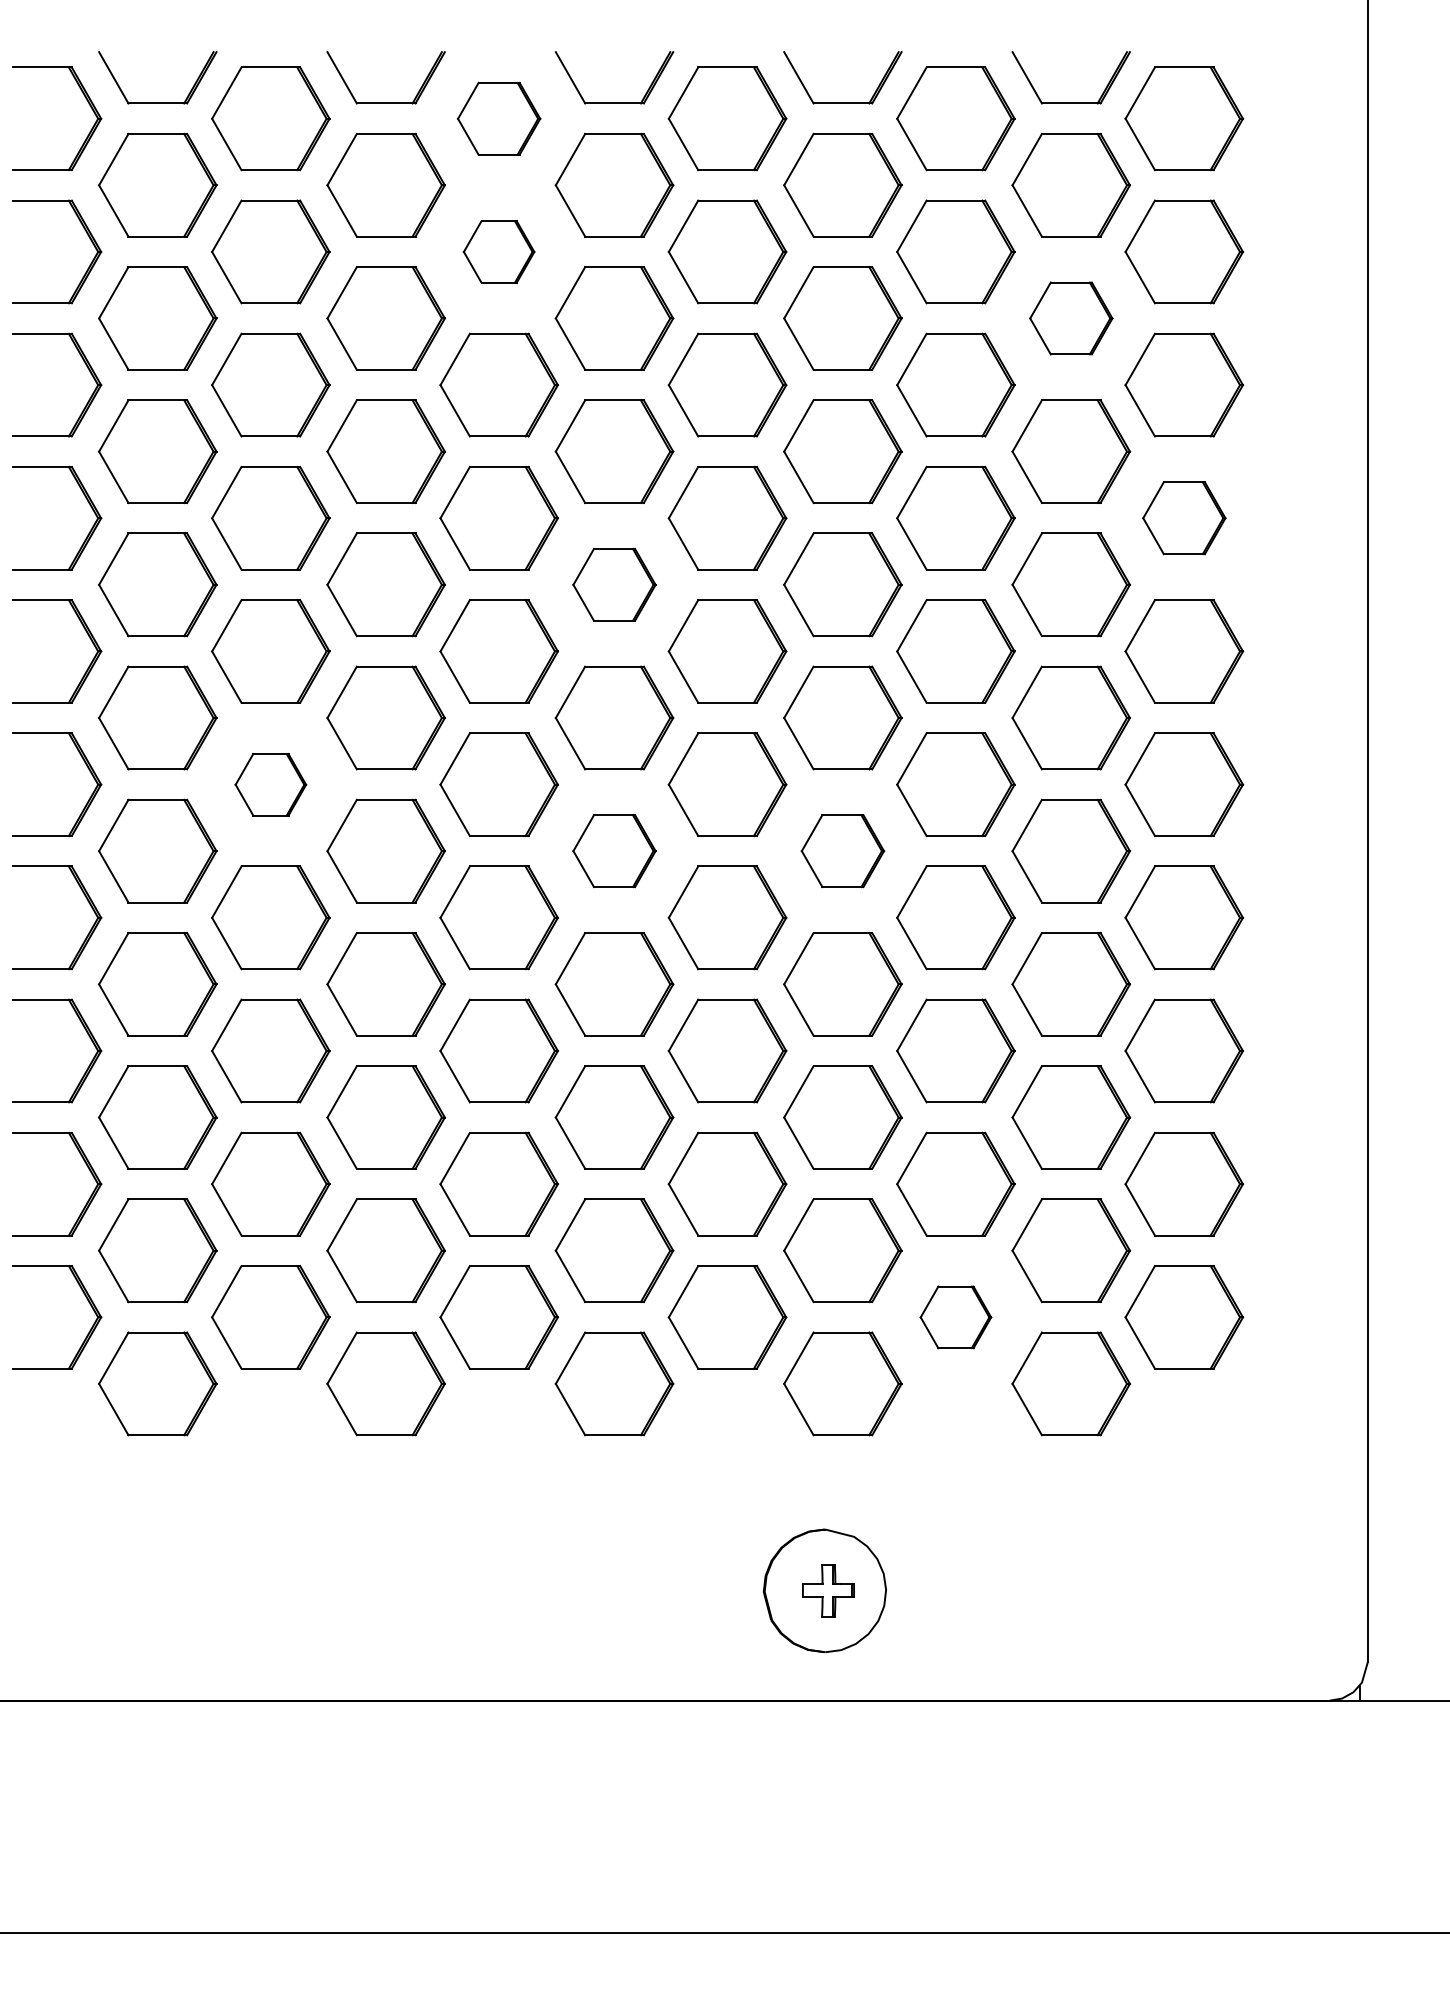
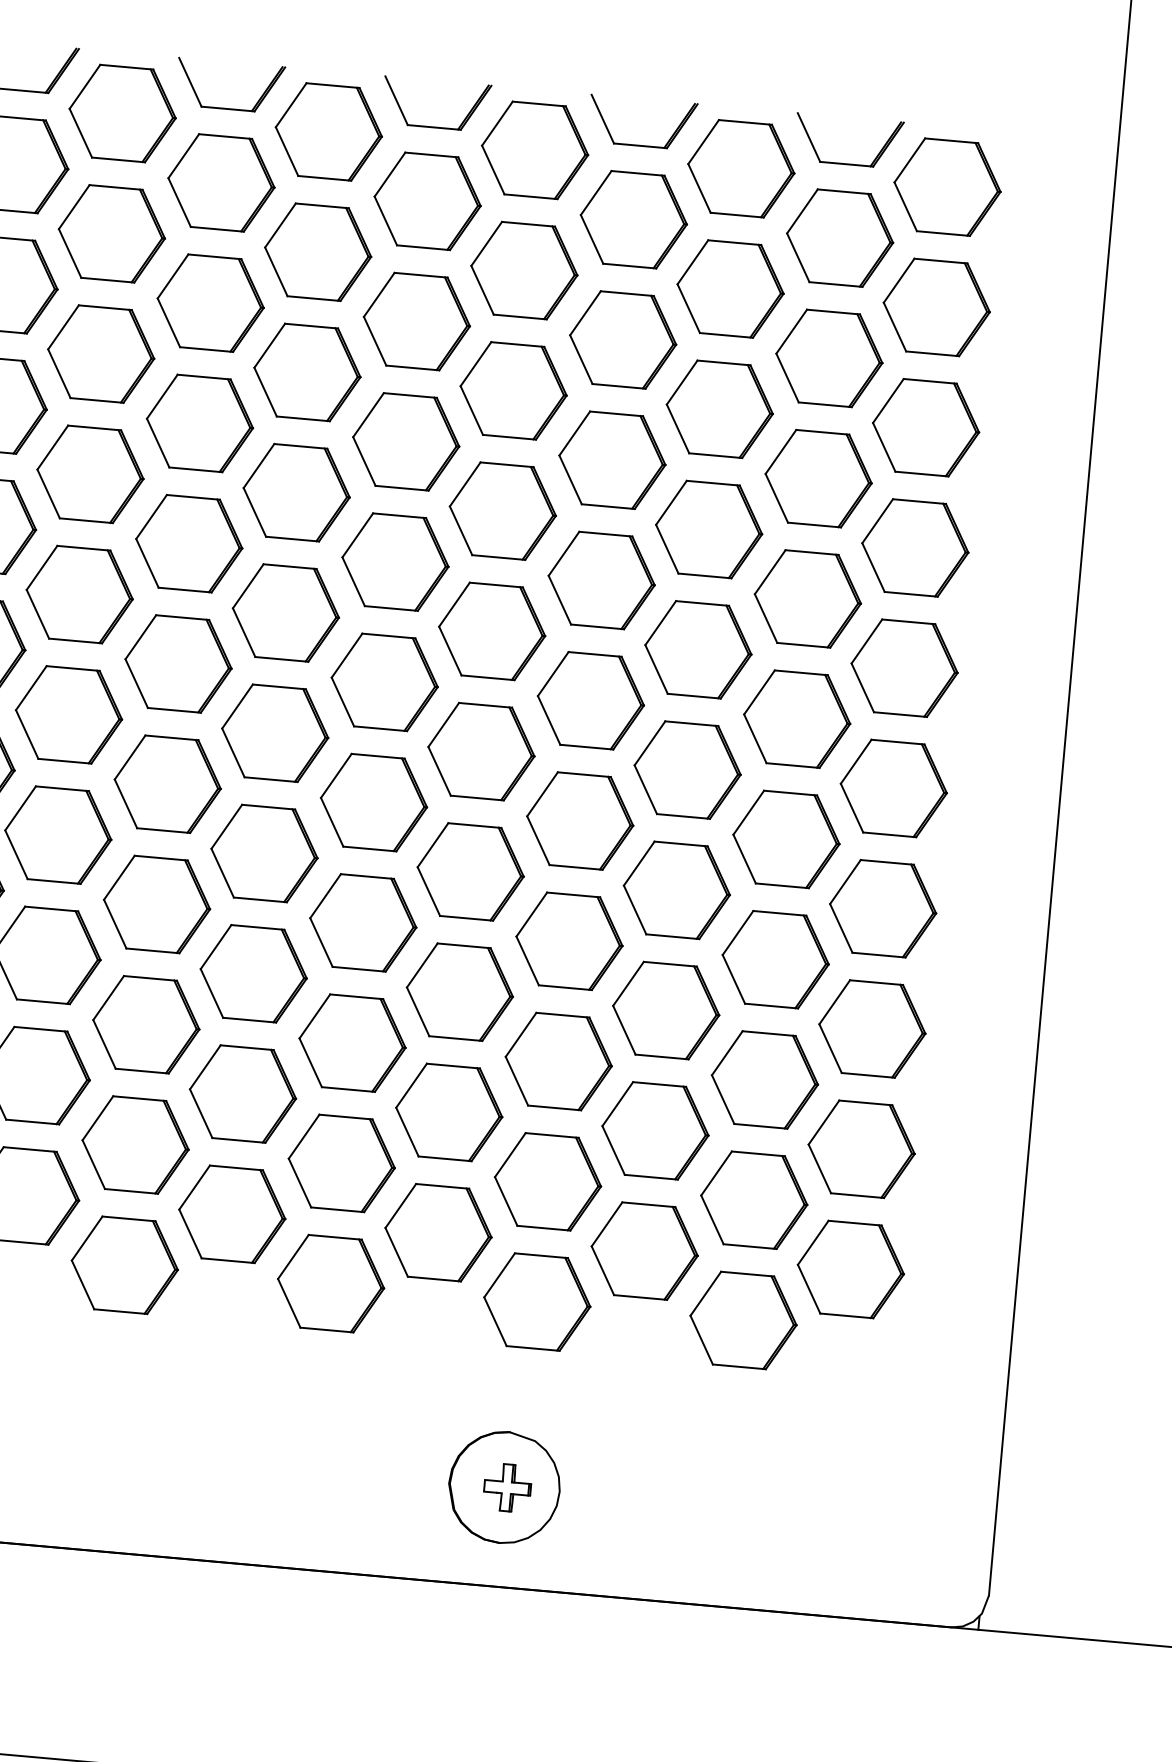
part: (498, 118) -> (328, 131), size x1.43
part: (498, 251) -> (317, 251), size x1.67
part: (1071, 318) -> (829, 358), size x1.43
part: (1184, 517) -> (915, 547), size x1.43
part: (614, 584) -> (395, 561), size x1.43
part: (270, 784) -> (68, 714), size x1.67
part: (614, 850) -> (374, 802), size x1.43
part: (842, 850) -> (579, 820), size x1.43
part: (955, 1317) -> (644, 1251), size x1.67

